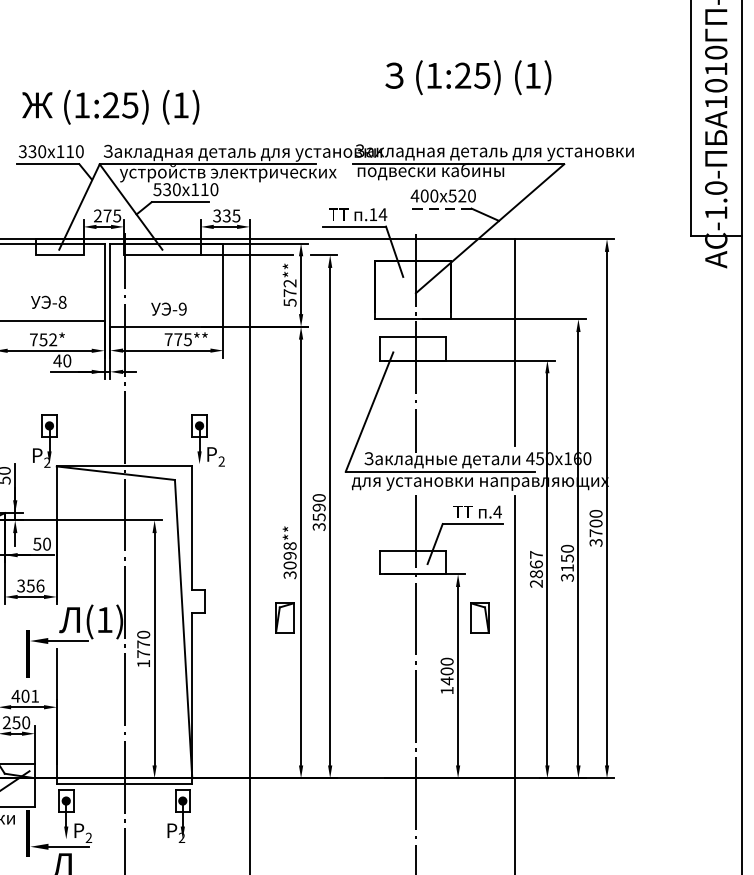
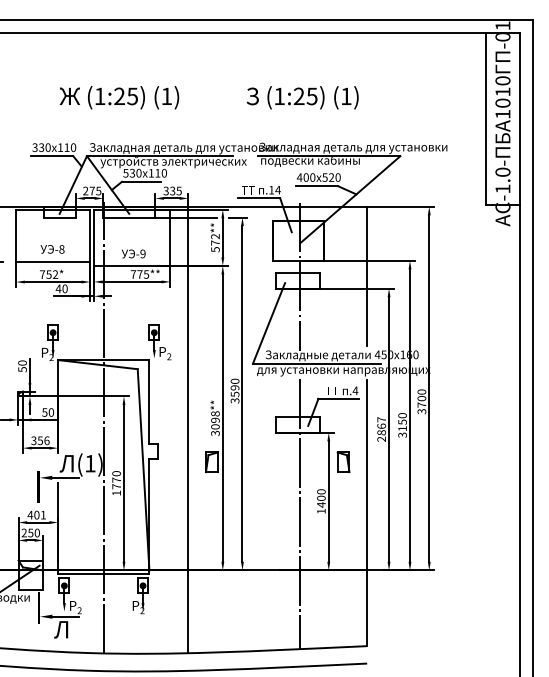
text: (468, 77) -> (302, 97), moved
text: (110, 106) -> (119, 97), moved
line: (439, 209) -> (316, 186), dashed -> solid

